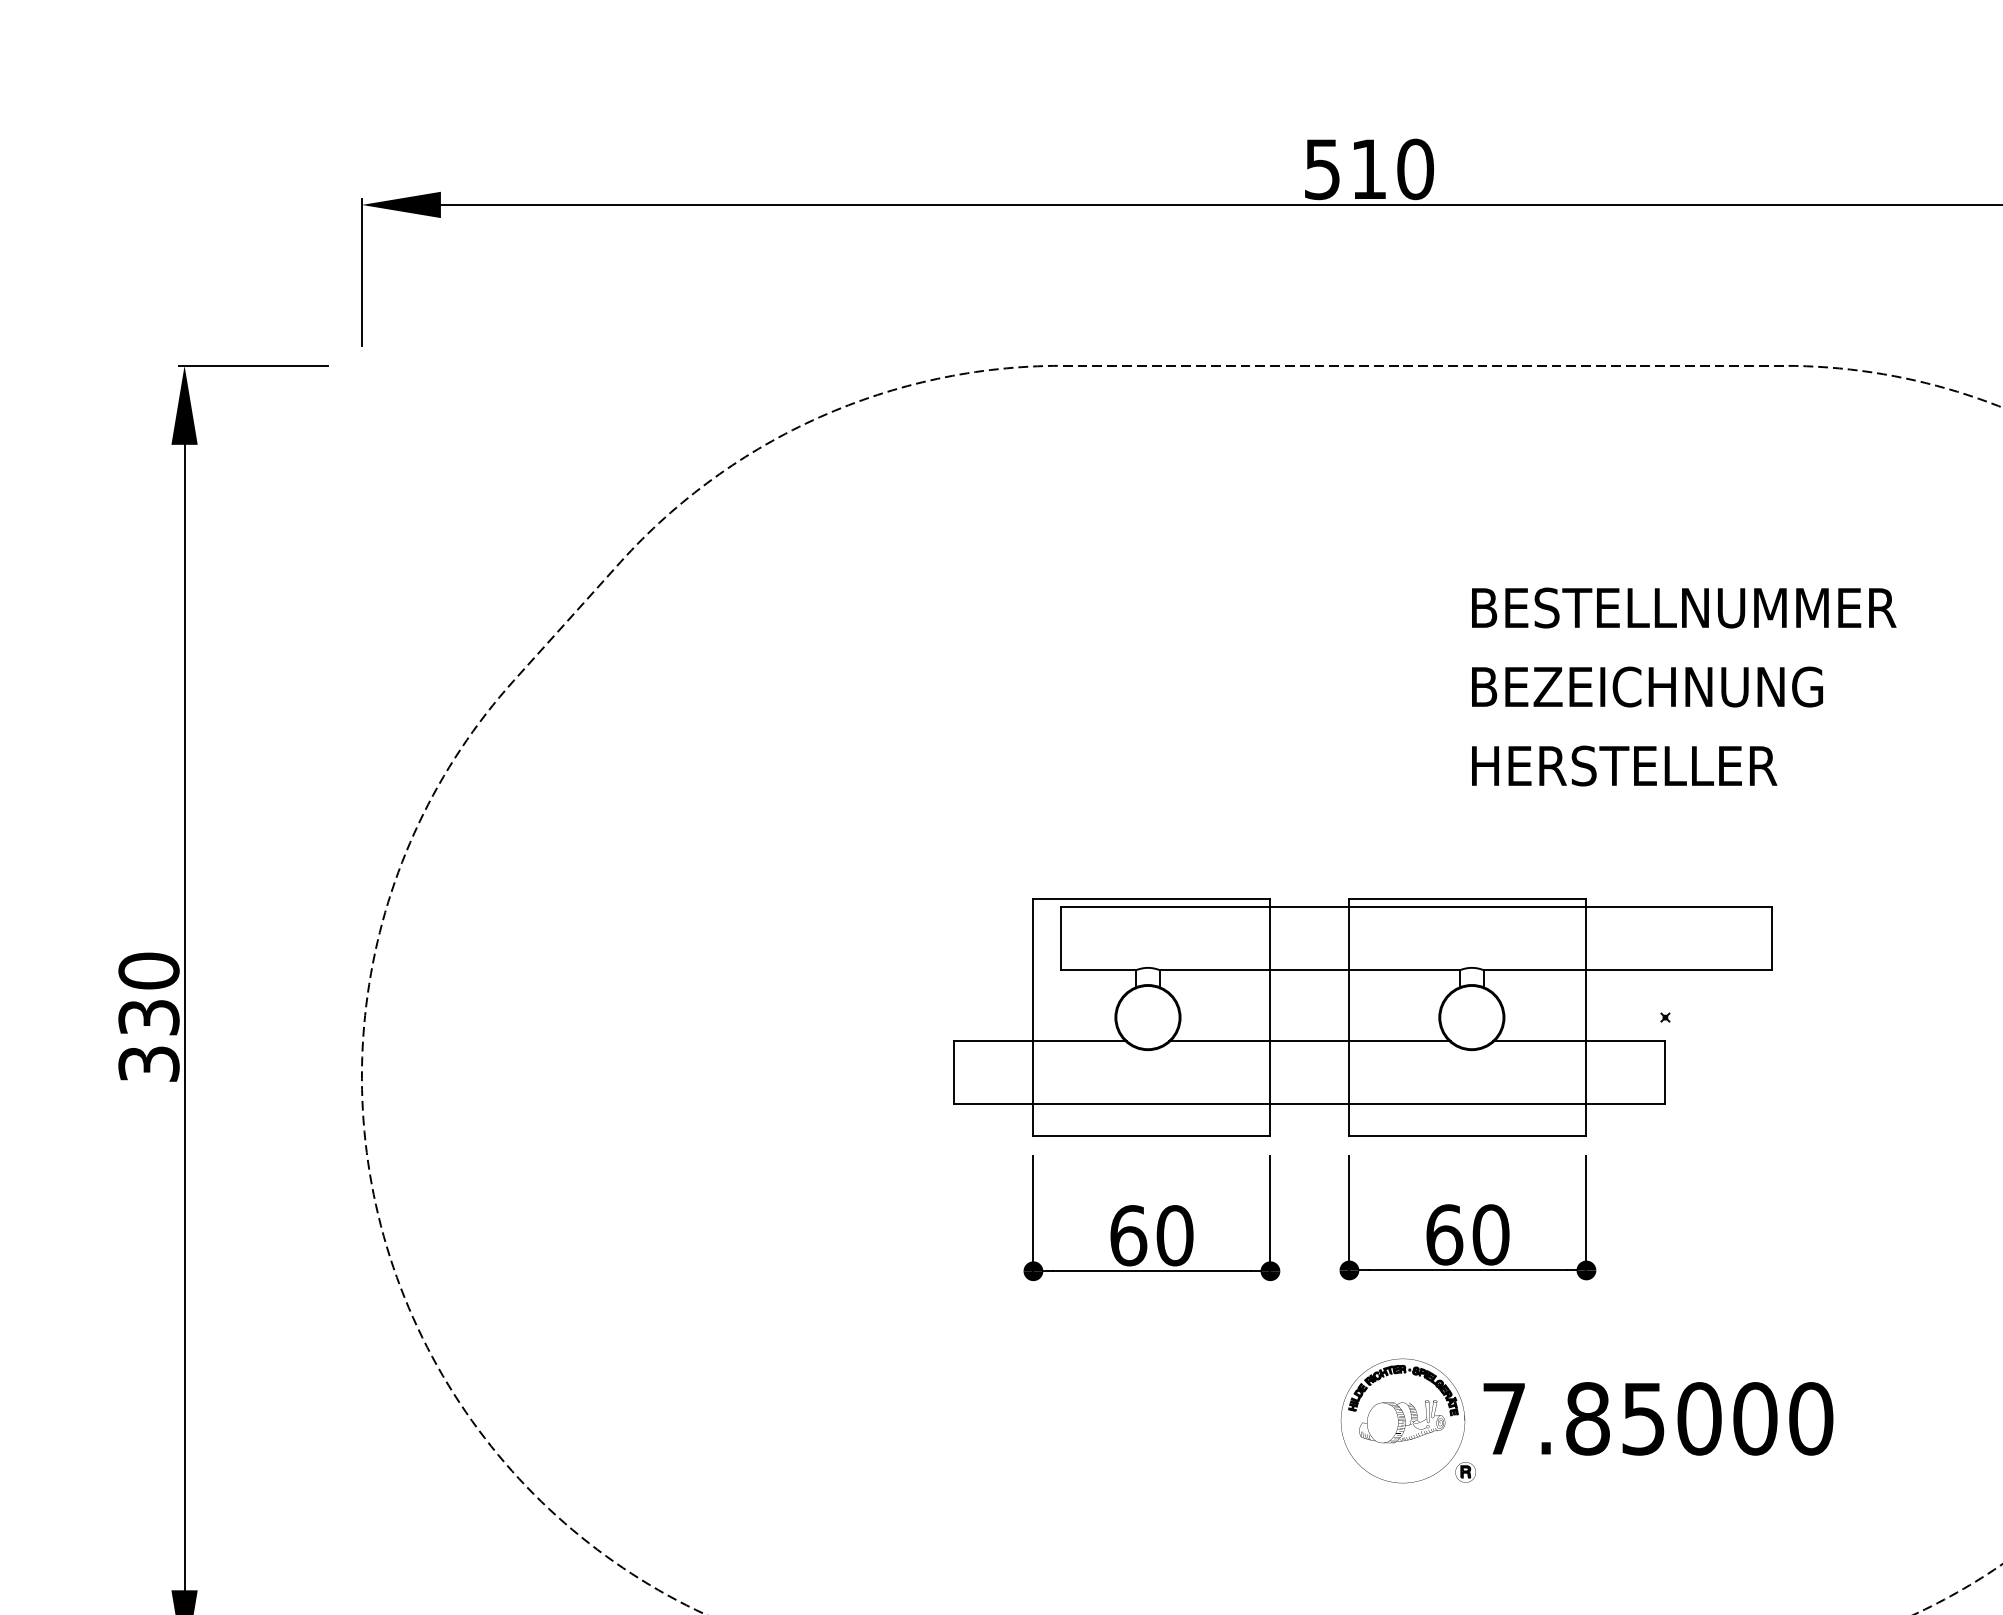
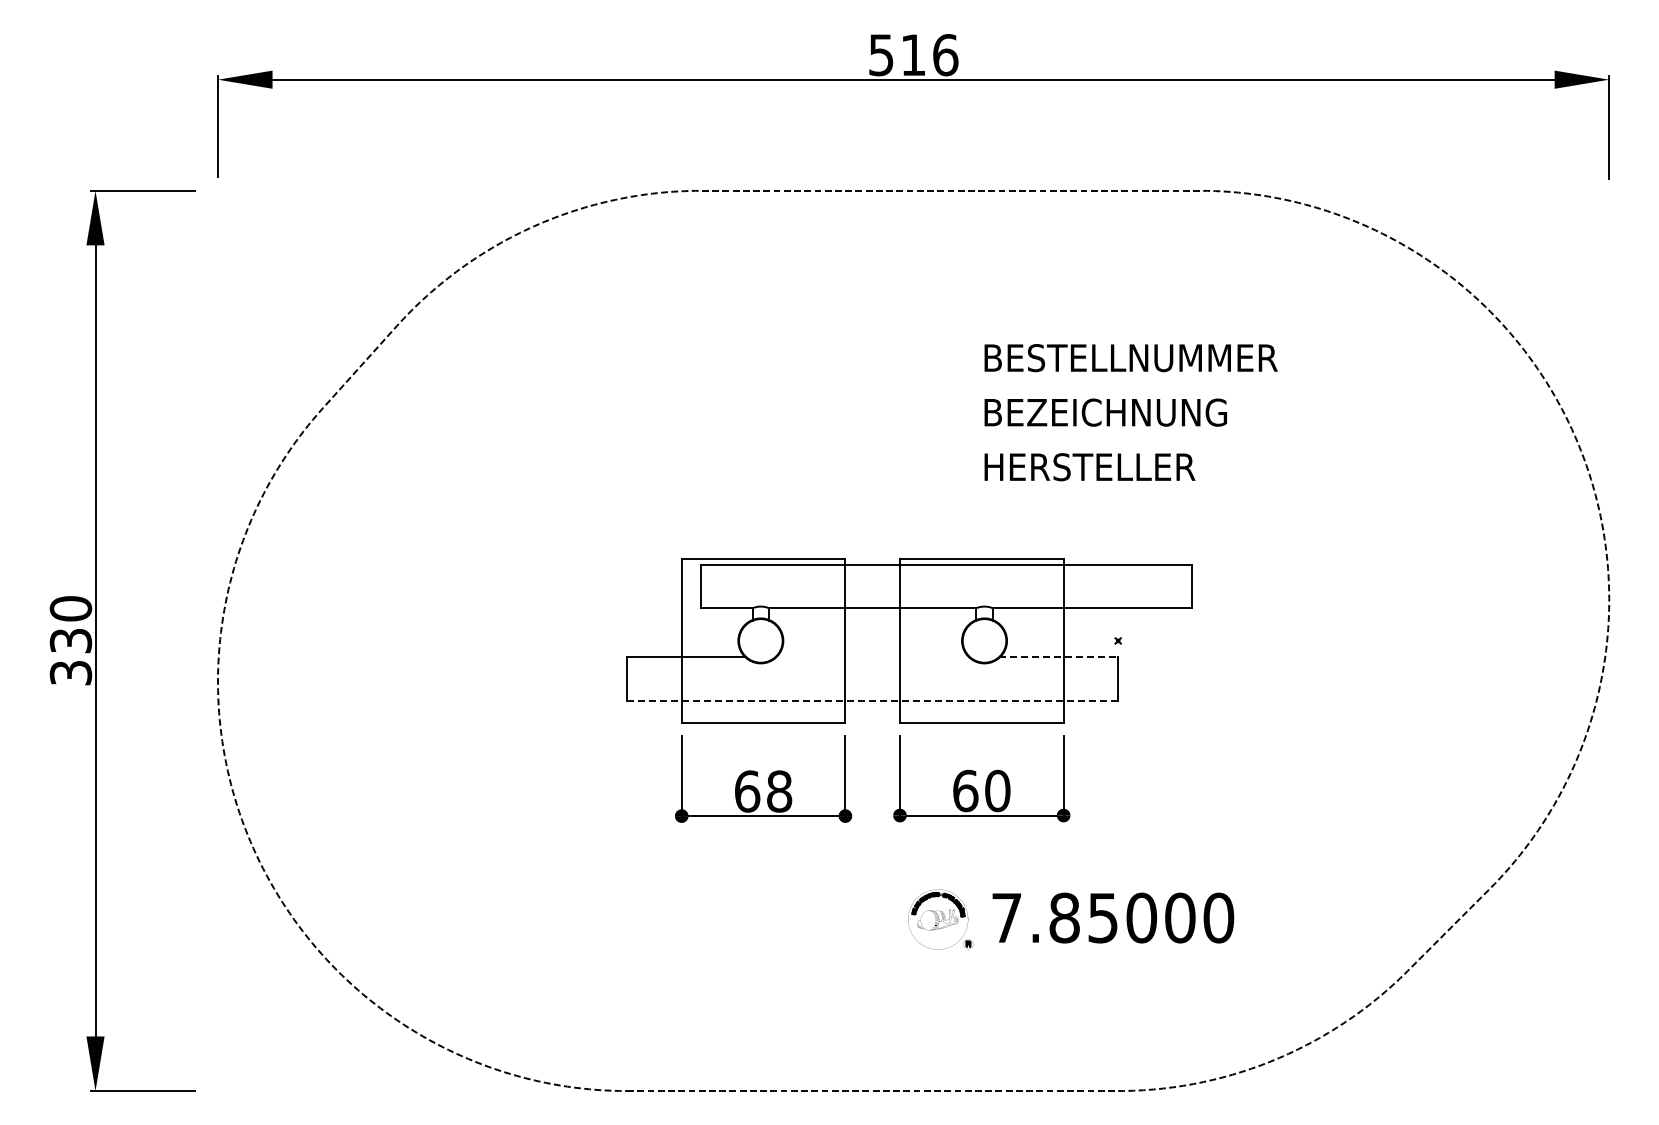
text: (1415, 169) -> (945, 55), 510 -> 516
line: (1309, 1041) -> (872, 657), removed
line: (1578, 1041) -> (1058, 657), solid -> dashed
line: (1309, 1103) -> (872, 700), solid -> dashed
text: (1174, 1235) -> (779, 791), 60 -> 68
part: (1408, 1420) -> (940, 919), size x0.7

